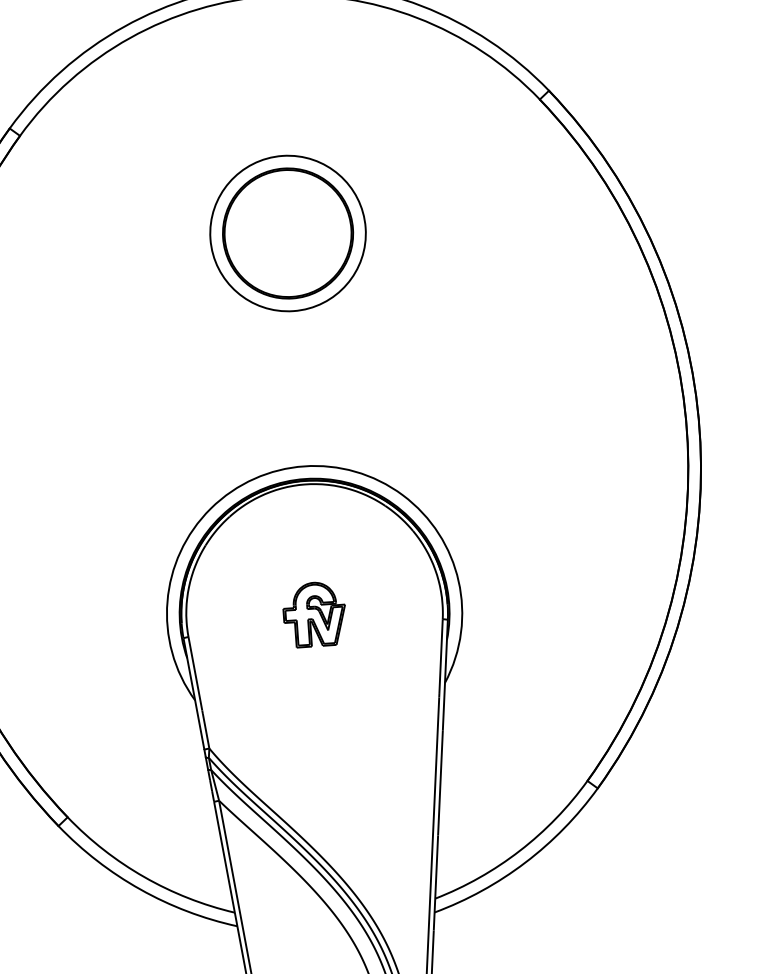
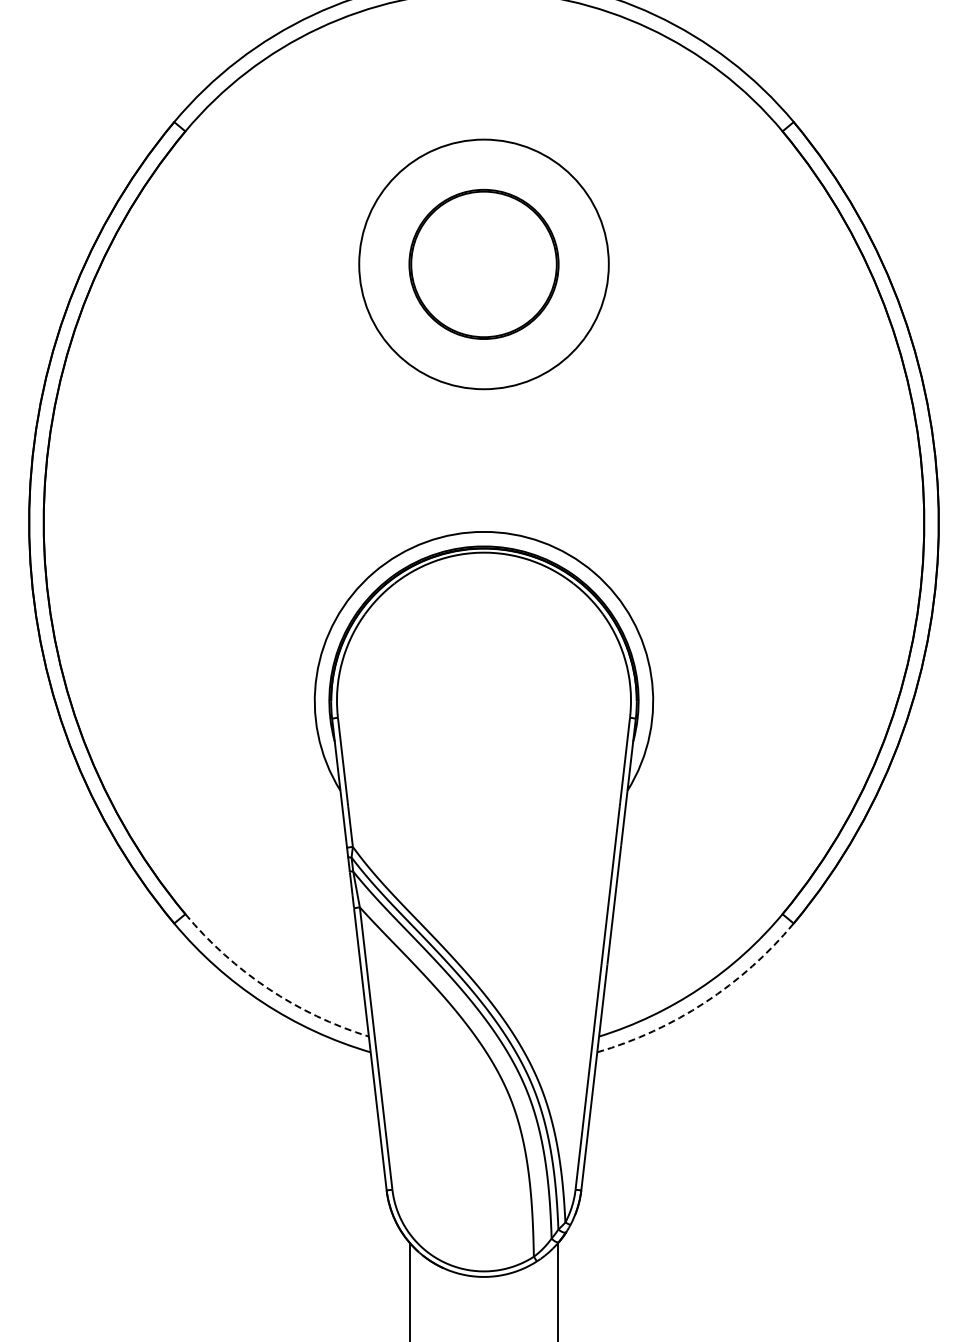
circle: (287, 233) -> (483, 264), size x1.4
part: (314, 614) -> (483, 701), removed
arc: (525, 862) -> (705, 1002), solid -> dashed
arc: (144, 876) -> (268, 988), solid -> dashed

